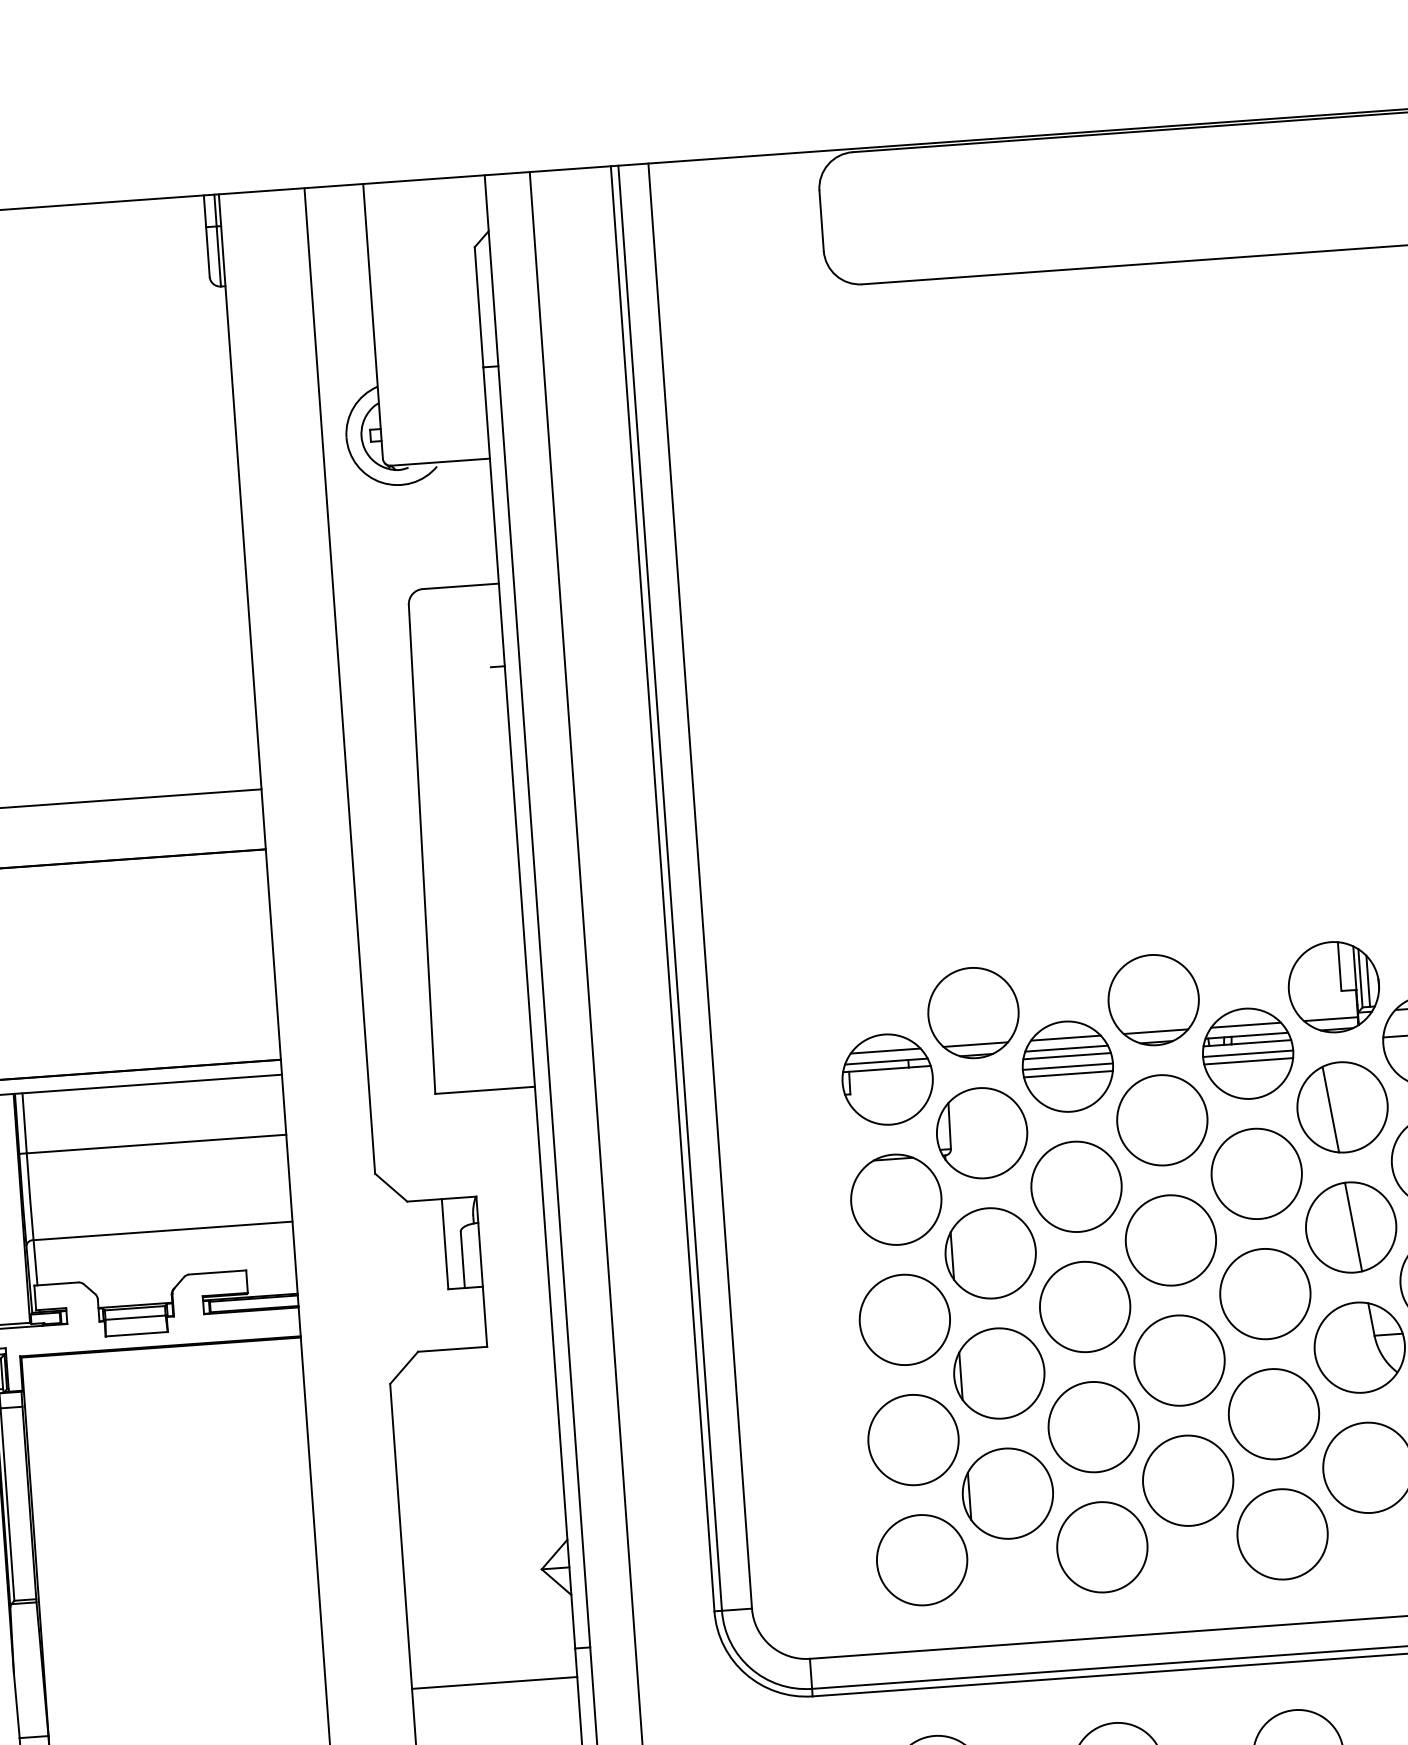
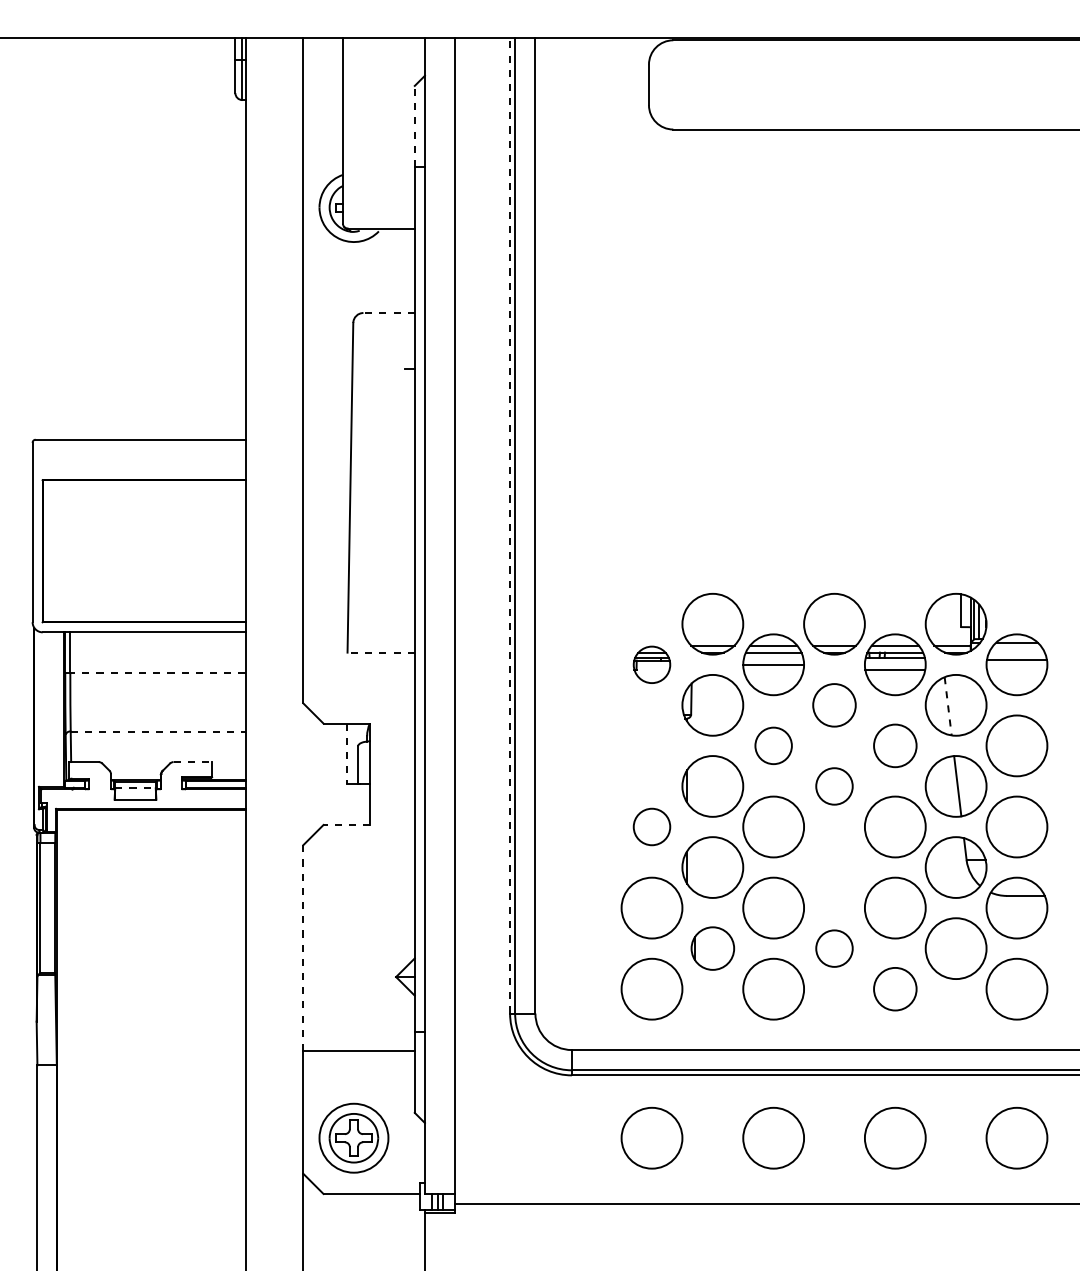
line: (478, 307) -> (414, 126), solid -> dashed
line: (461, 587) -> (389, 313), solid -> dashed
line: (663, 888) -> (510, 525), solid -> dashed
line: (1246, 1053) -> (894, 664), removed
line: (1066, 1055) -> (773, 657), removed
line: (1068, 1073) -> (773, 669), removed
part: (886, 1079) -> (651, 664), size x0.6
line: (485, 1090) -> (381, 652), solid -> dashed
line: (1331, 1109) -> (948, 706), solid -> dashed
circle: (1162, 1119) -> (834, 704), size x0.7
line: (155, 1143) -> (157, 672), solid -> dashed
circle: (1255, 1173) -> (894, 745), size x0.7
circle: (1076, 1186) -> (773, 745), size x0.6
part: (895, 1199) -> (651, 745), removed
line: (163, 1230) -> (158, 731), solid -> dashed
circle: (1170, 1240) -> (834, 786), size x0.6
line: (444, 1244) -> (346, 754), solid -> dashed
line: (218, 1273) -> (193, 762), solid -> dashed
line: (135, 1317) -> (135, 788), solid -> dashed
circle: (904, 1319) -> (651, 826), size x0.6
line: (452, 1348) -> (346, 824), solid -> dashed
circle: (1179, 1360) -> (834, 867), removed
circle: (1188, 1480) -> (834, 948), size x0.6
part: (1007, 1493) -> (712, 948), size x0.7
circle: (1281, 1533) -> (894, 988), size x0.7
line: (401, 1536) -> (303, 948), solid -> dashed

